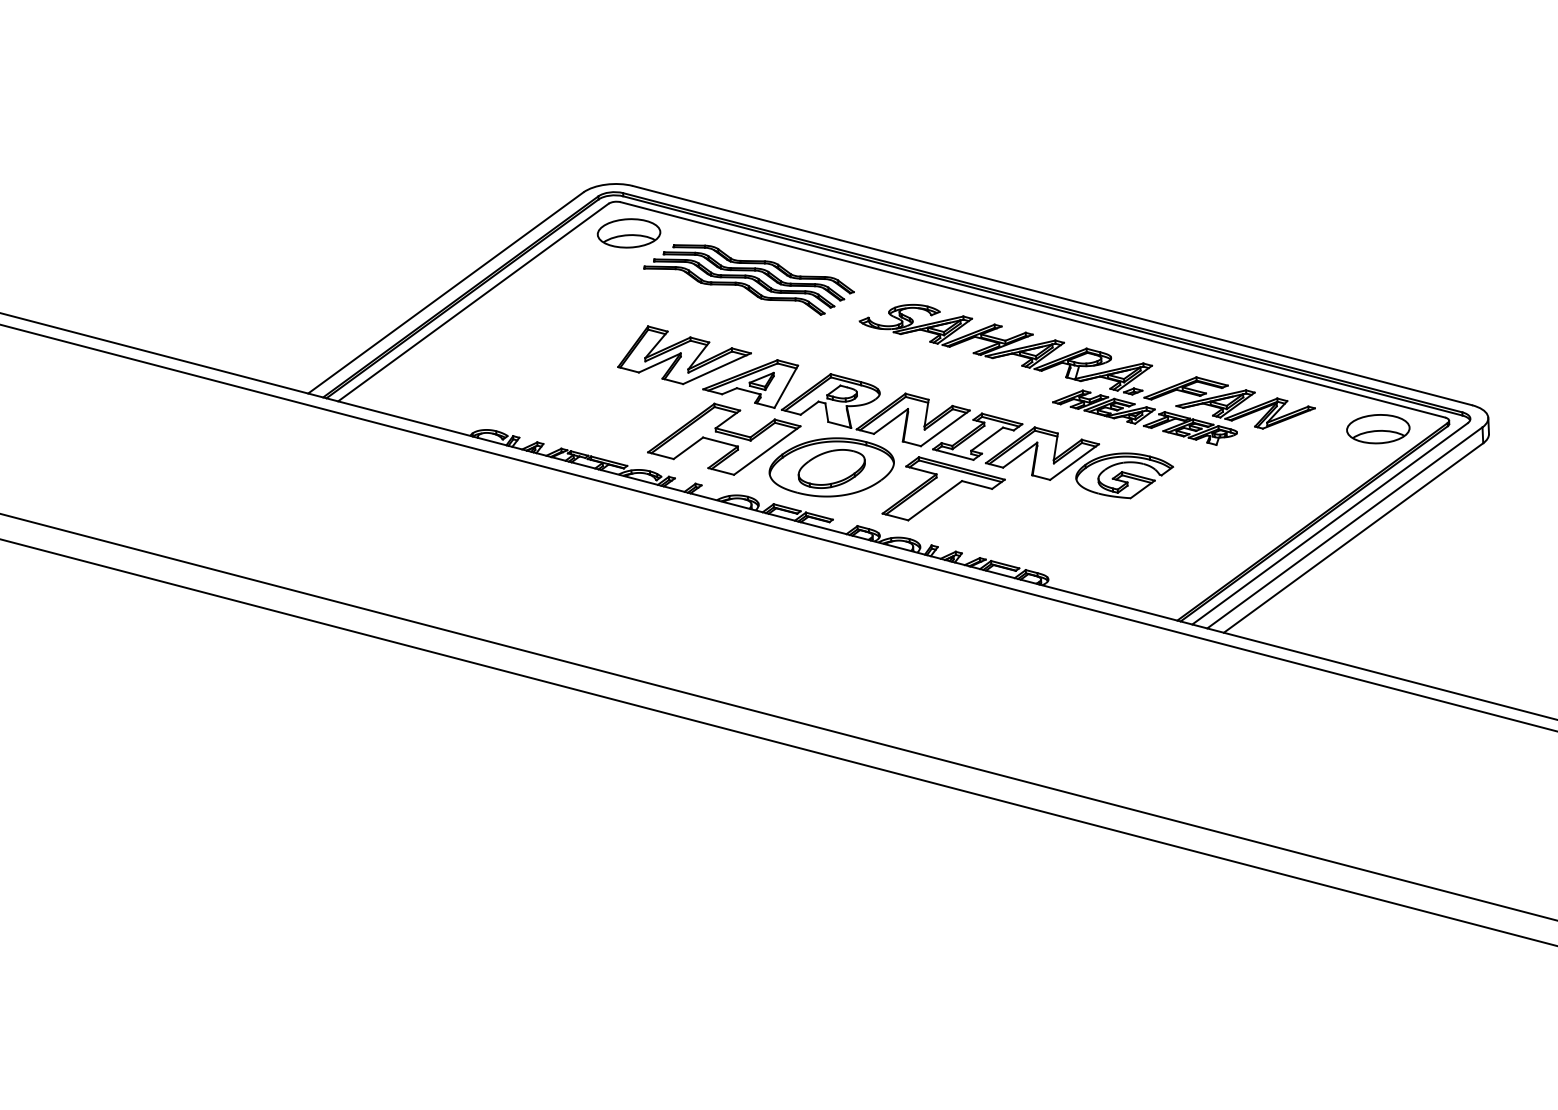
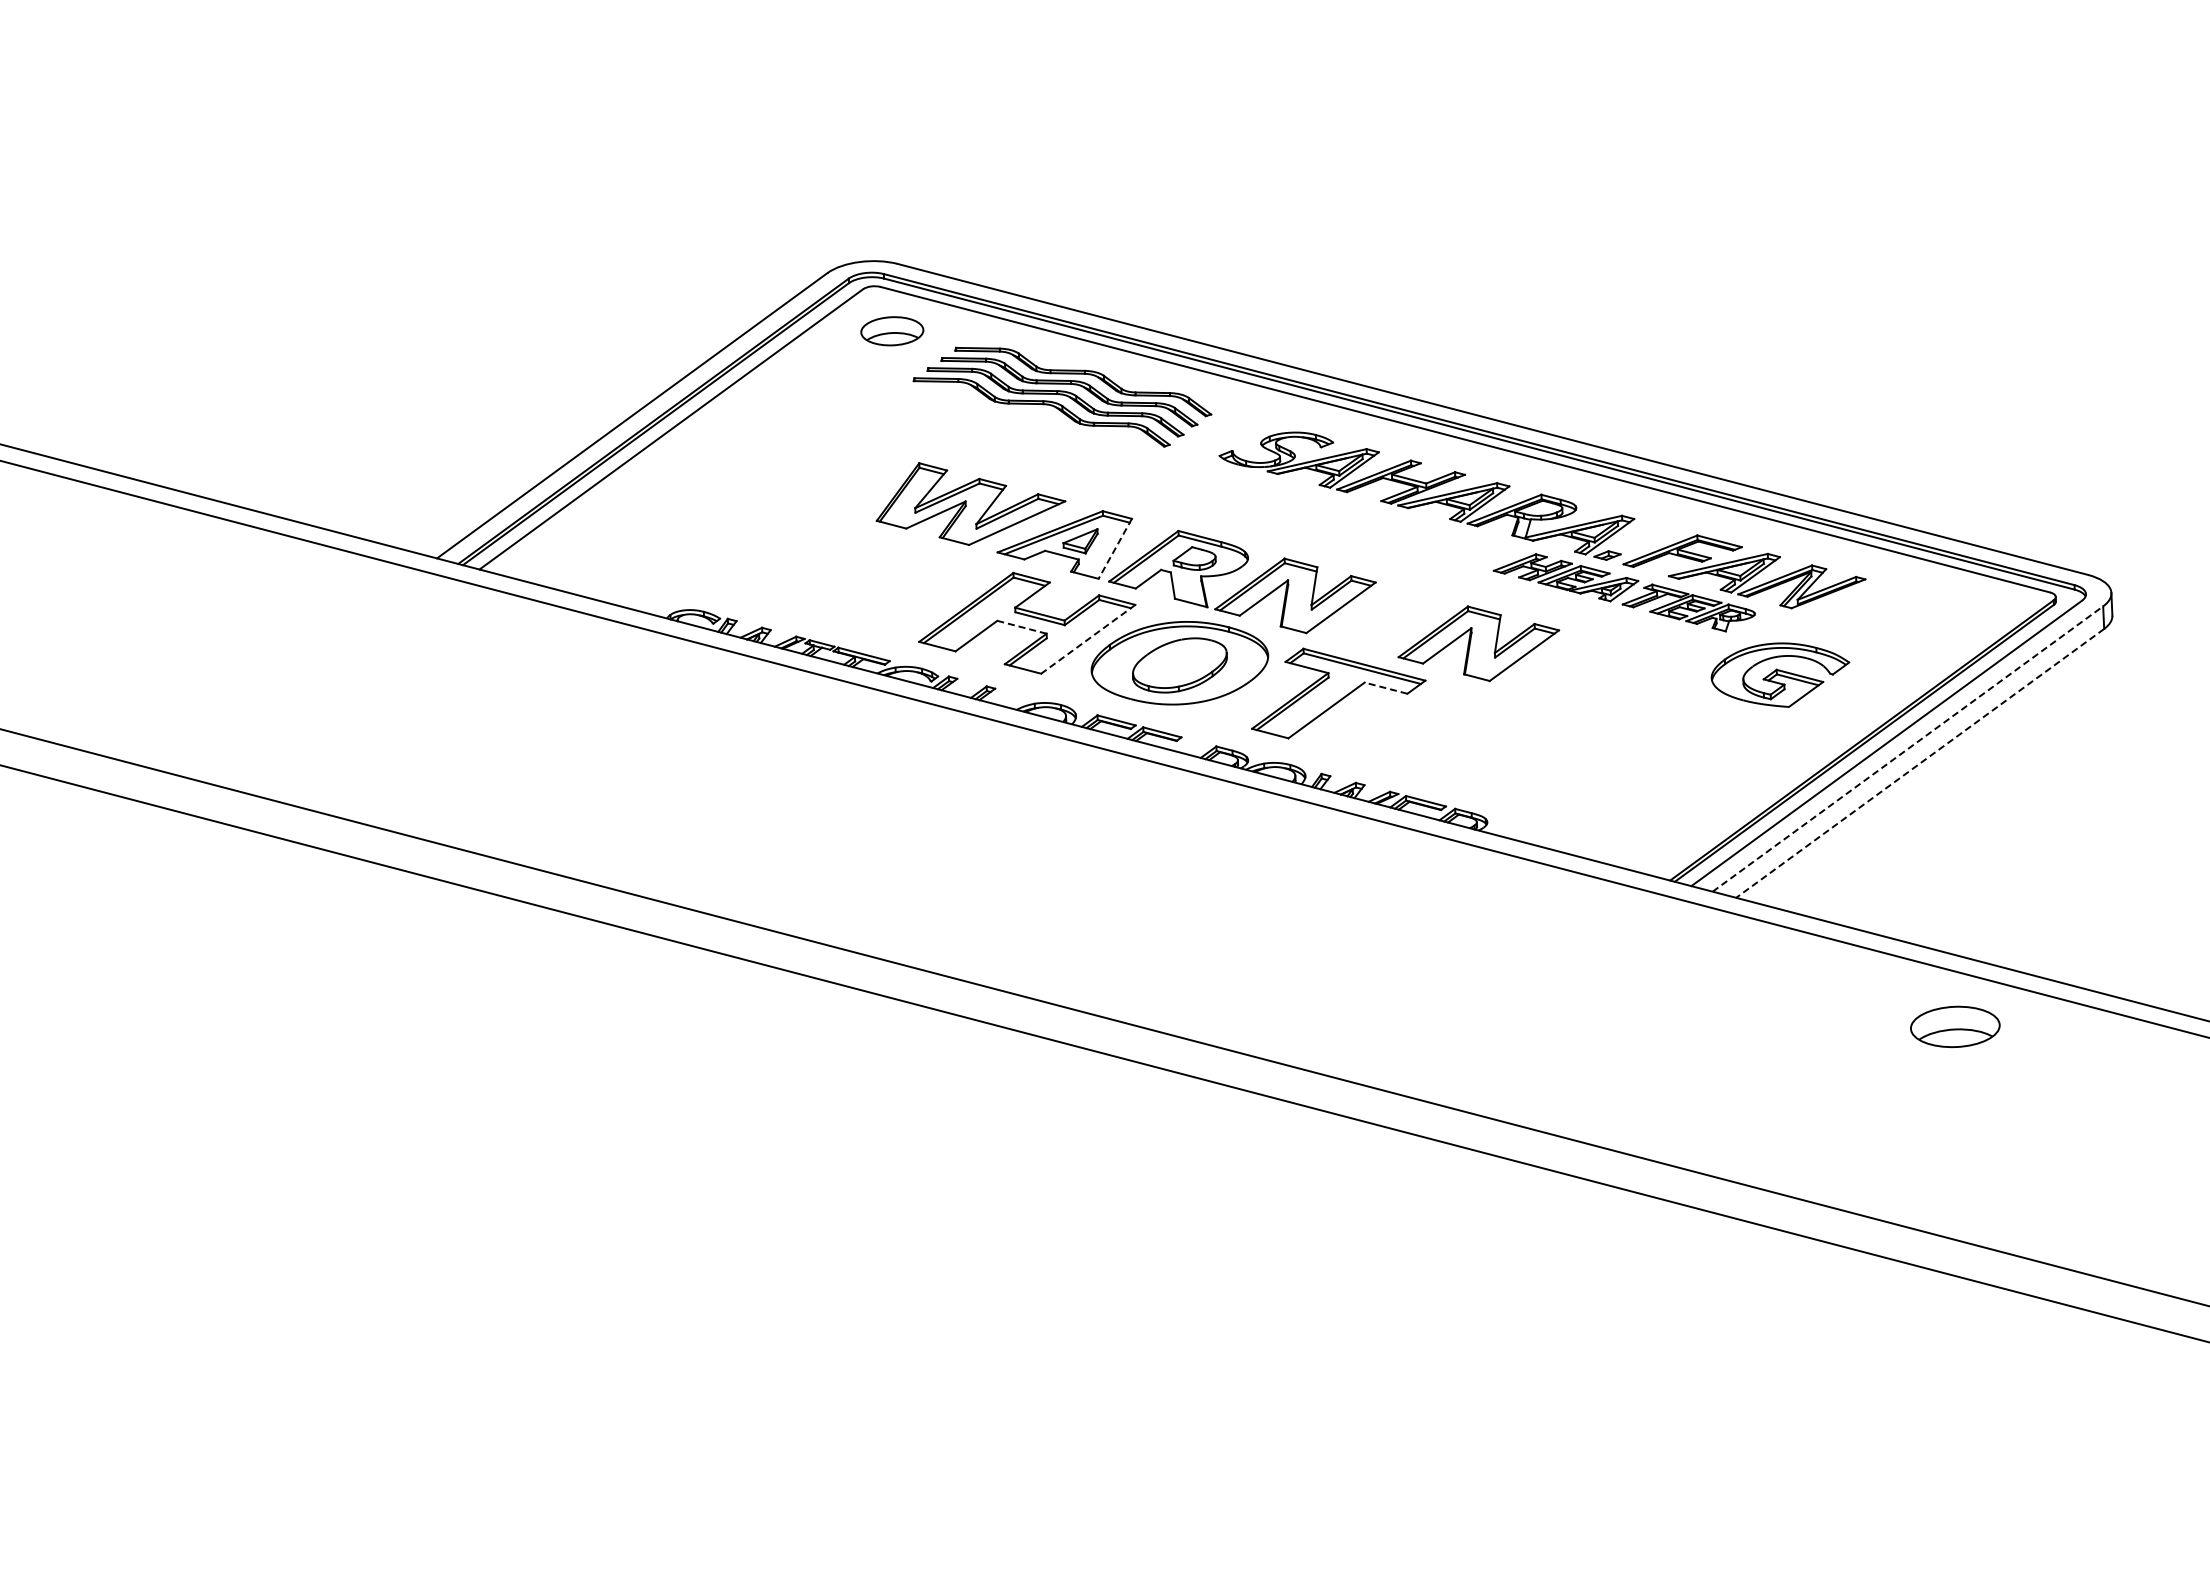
part: (629, 233) -> (892, 331), size x0.7
line: (786, 387) -> (1115, 549), solid -> dashed
part: (1378, 428) -> (1955, 1026), moved
part: (977, 436) -> (1386, 619), removed
line: (720, 442) -> (1021, 627), solid -> dashed
line: (766, 450) -> (1087, 639), solid -> dashed
part: (1124, 475) -> (1780, 674), moved
line: (976, 485) -> (1385, 688), solid -> dashed
line: (1344, 528) -> (1907, 749), solid -> dashed
line: (1353, 538) -> (1920, 763), solid -> dashed

